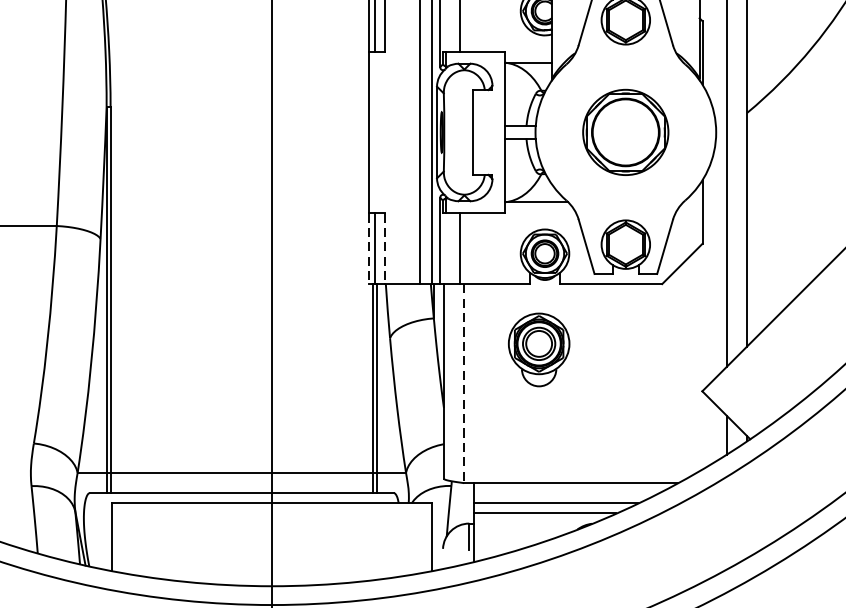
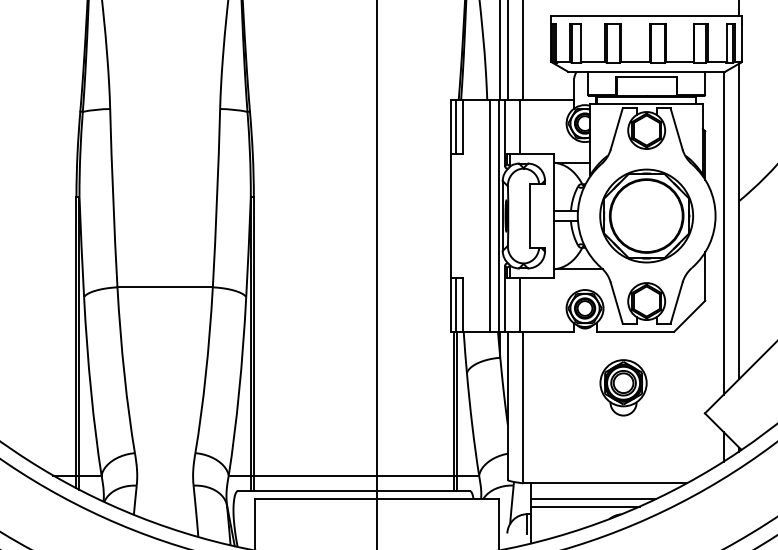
part: (625, 131) -> (646, 215), size x1.43
line: (368, 248) -> (450, 304), dashed -> solid
line: (385, 248) -> (463, 304), dashed -> solid
part: (539, 349) -> (623, 387), moved
line: (464, 383) -> (523, 407), dashed -> solid

